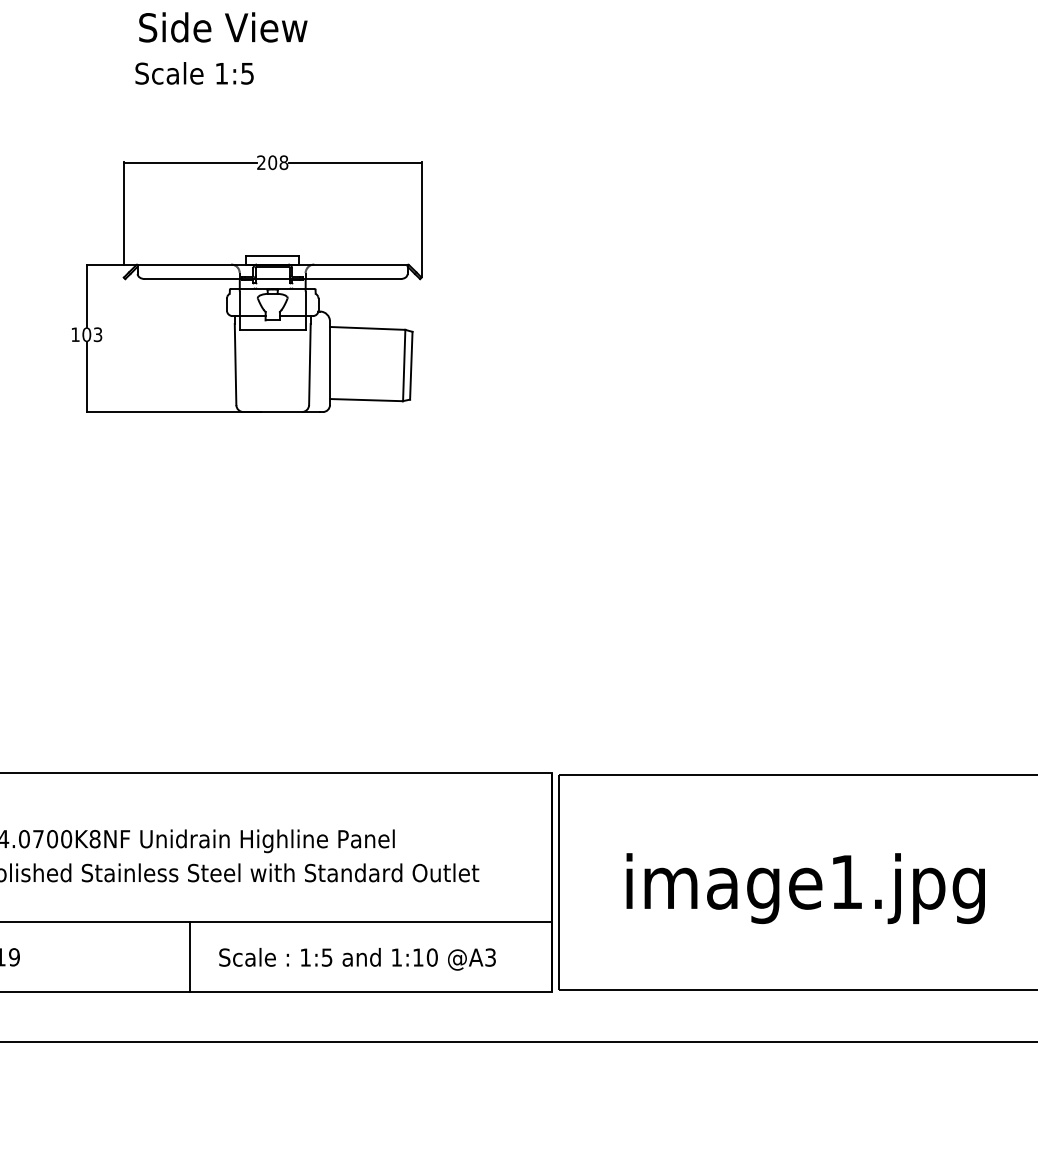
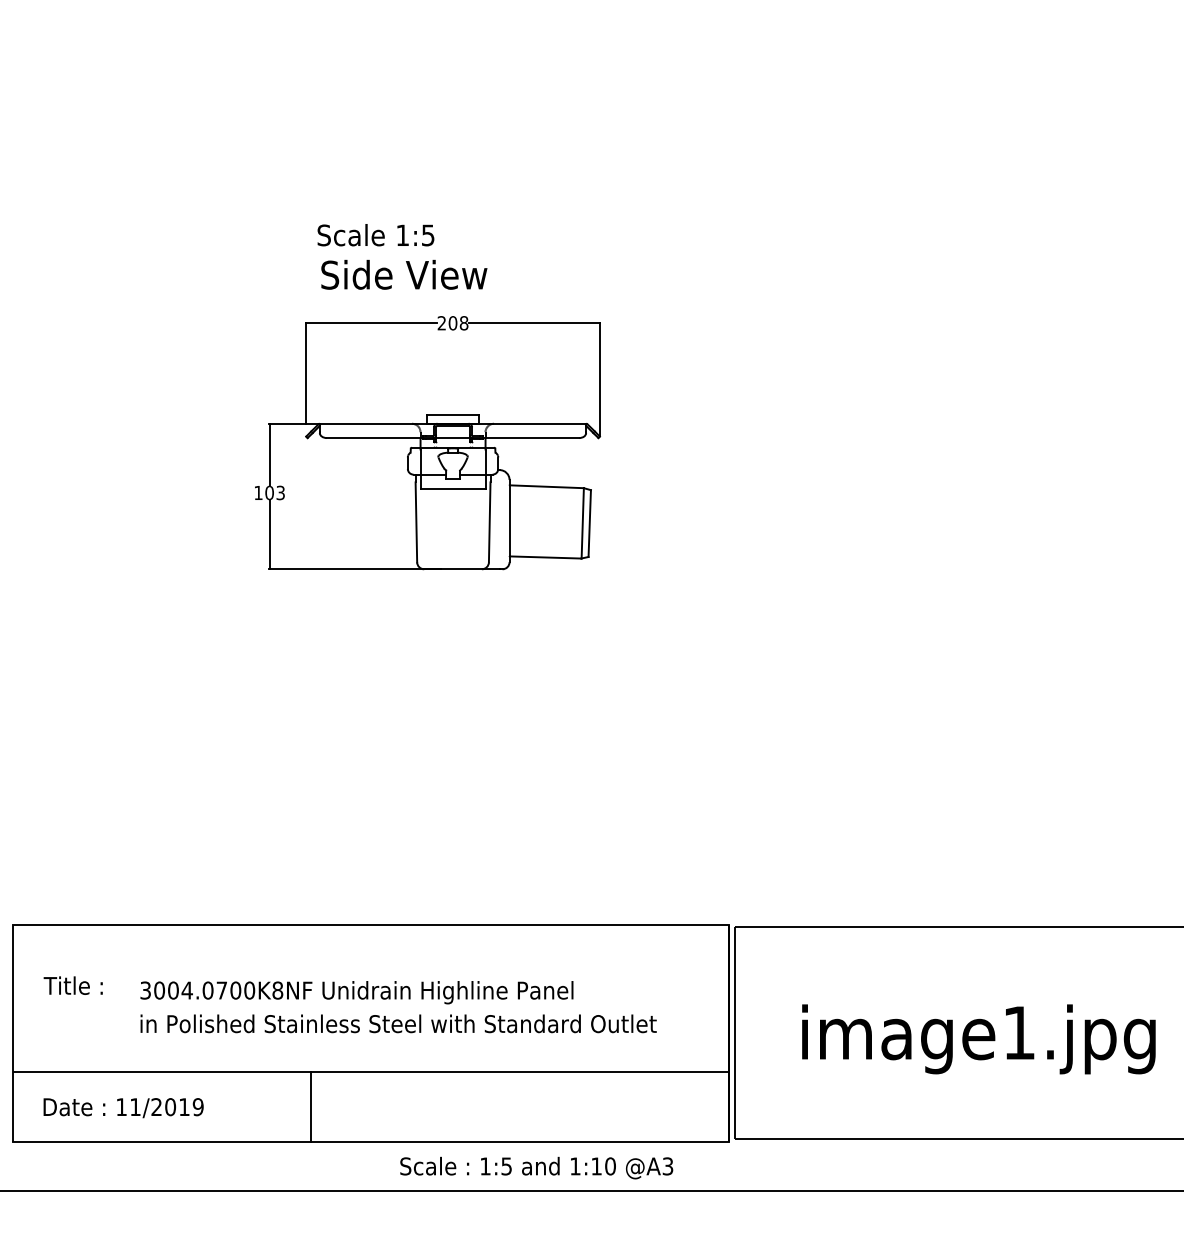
text: (223, 27) -> (404, 274), moved
line: (189, 956) -> (310, 1106), moved
text: (357, 958) -> (536, 1167), moved

